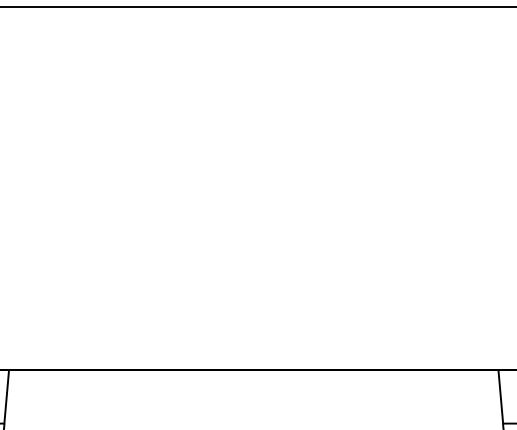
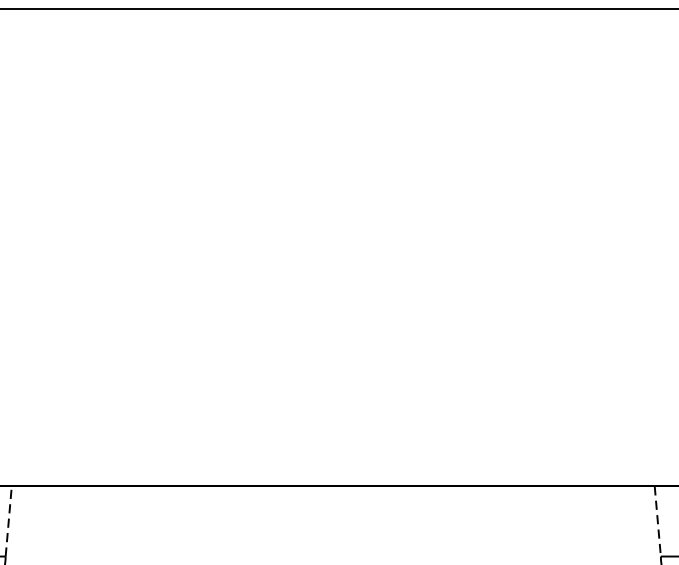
line: (6, 396) -> (8, 520), solid -> dashed
line: (500, 396) -> (657, 520), solid -> dashed

